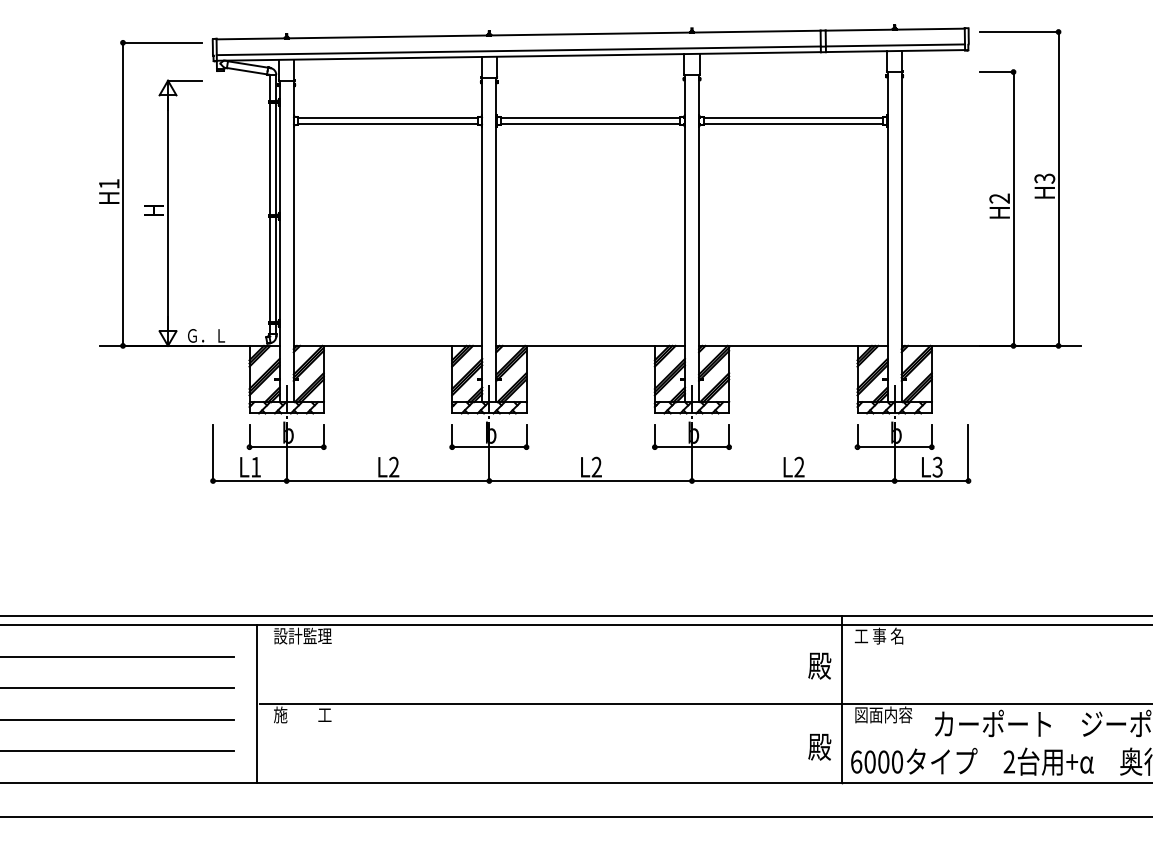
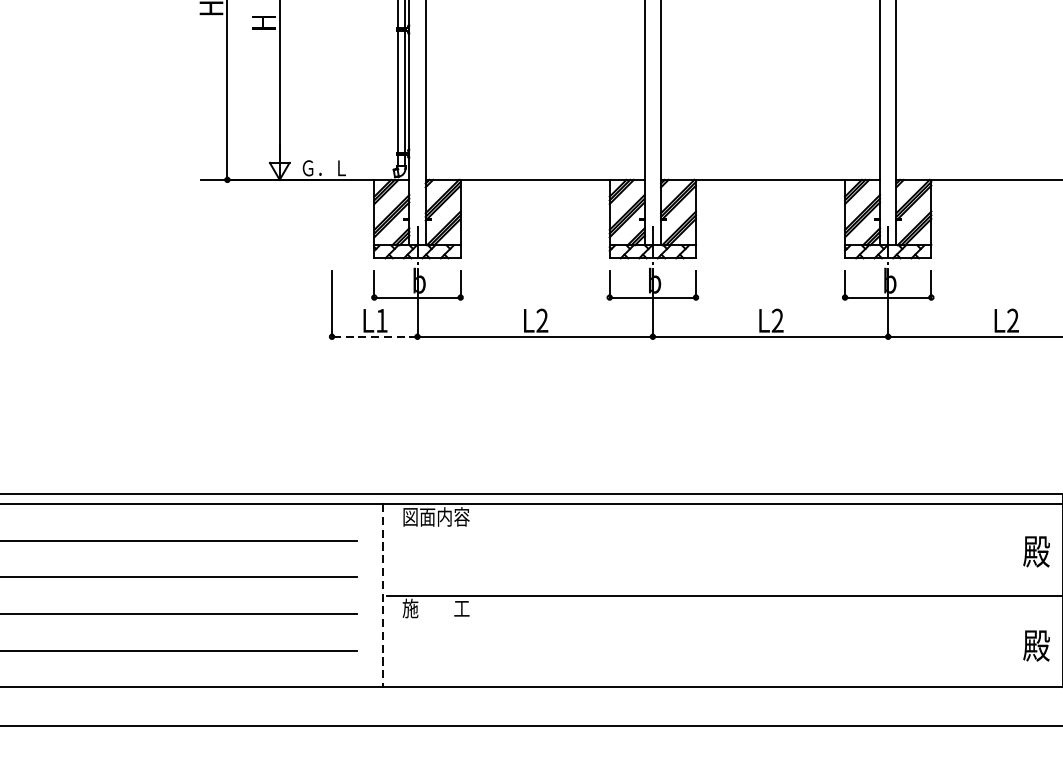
line: (249, 481) -> (374, 337), solid -> dashed
text: (302, 635) -> (435, 516), 設計監理 -> 図面内容
line: (256, 703) -> (382, 595), solid -> dashed

